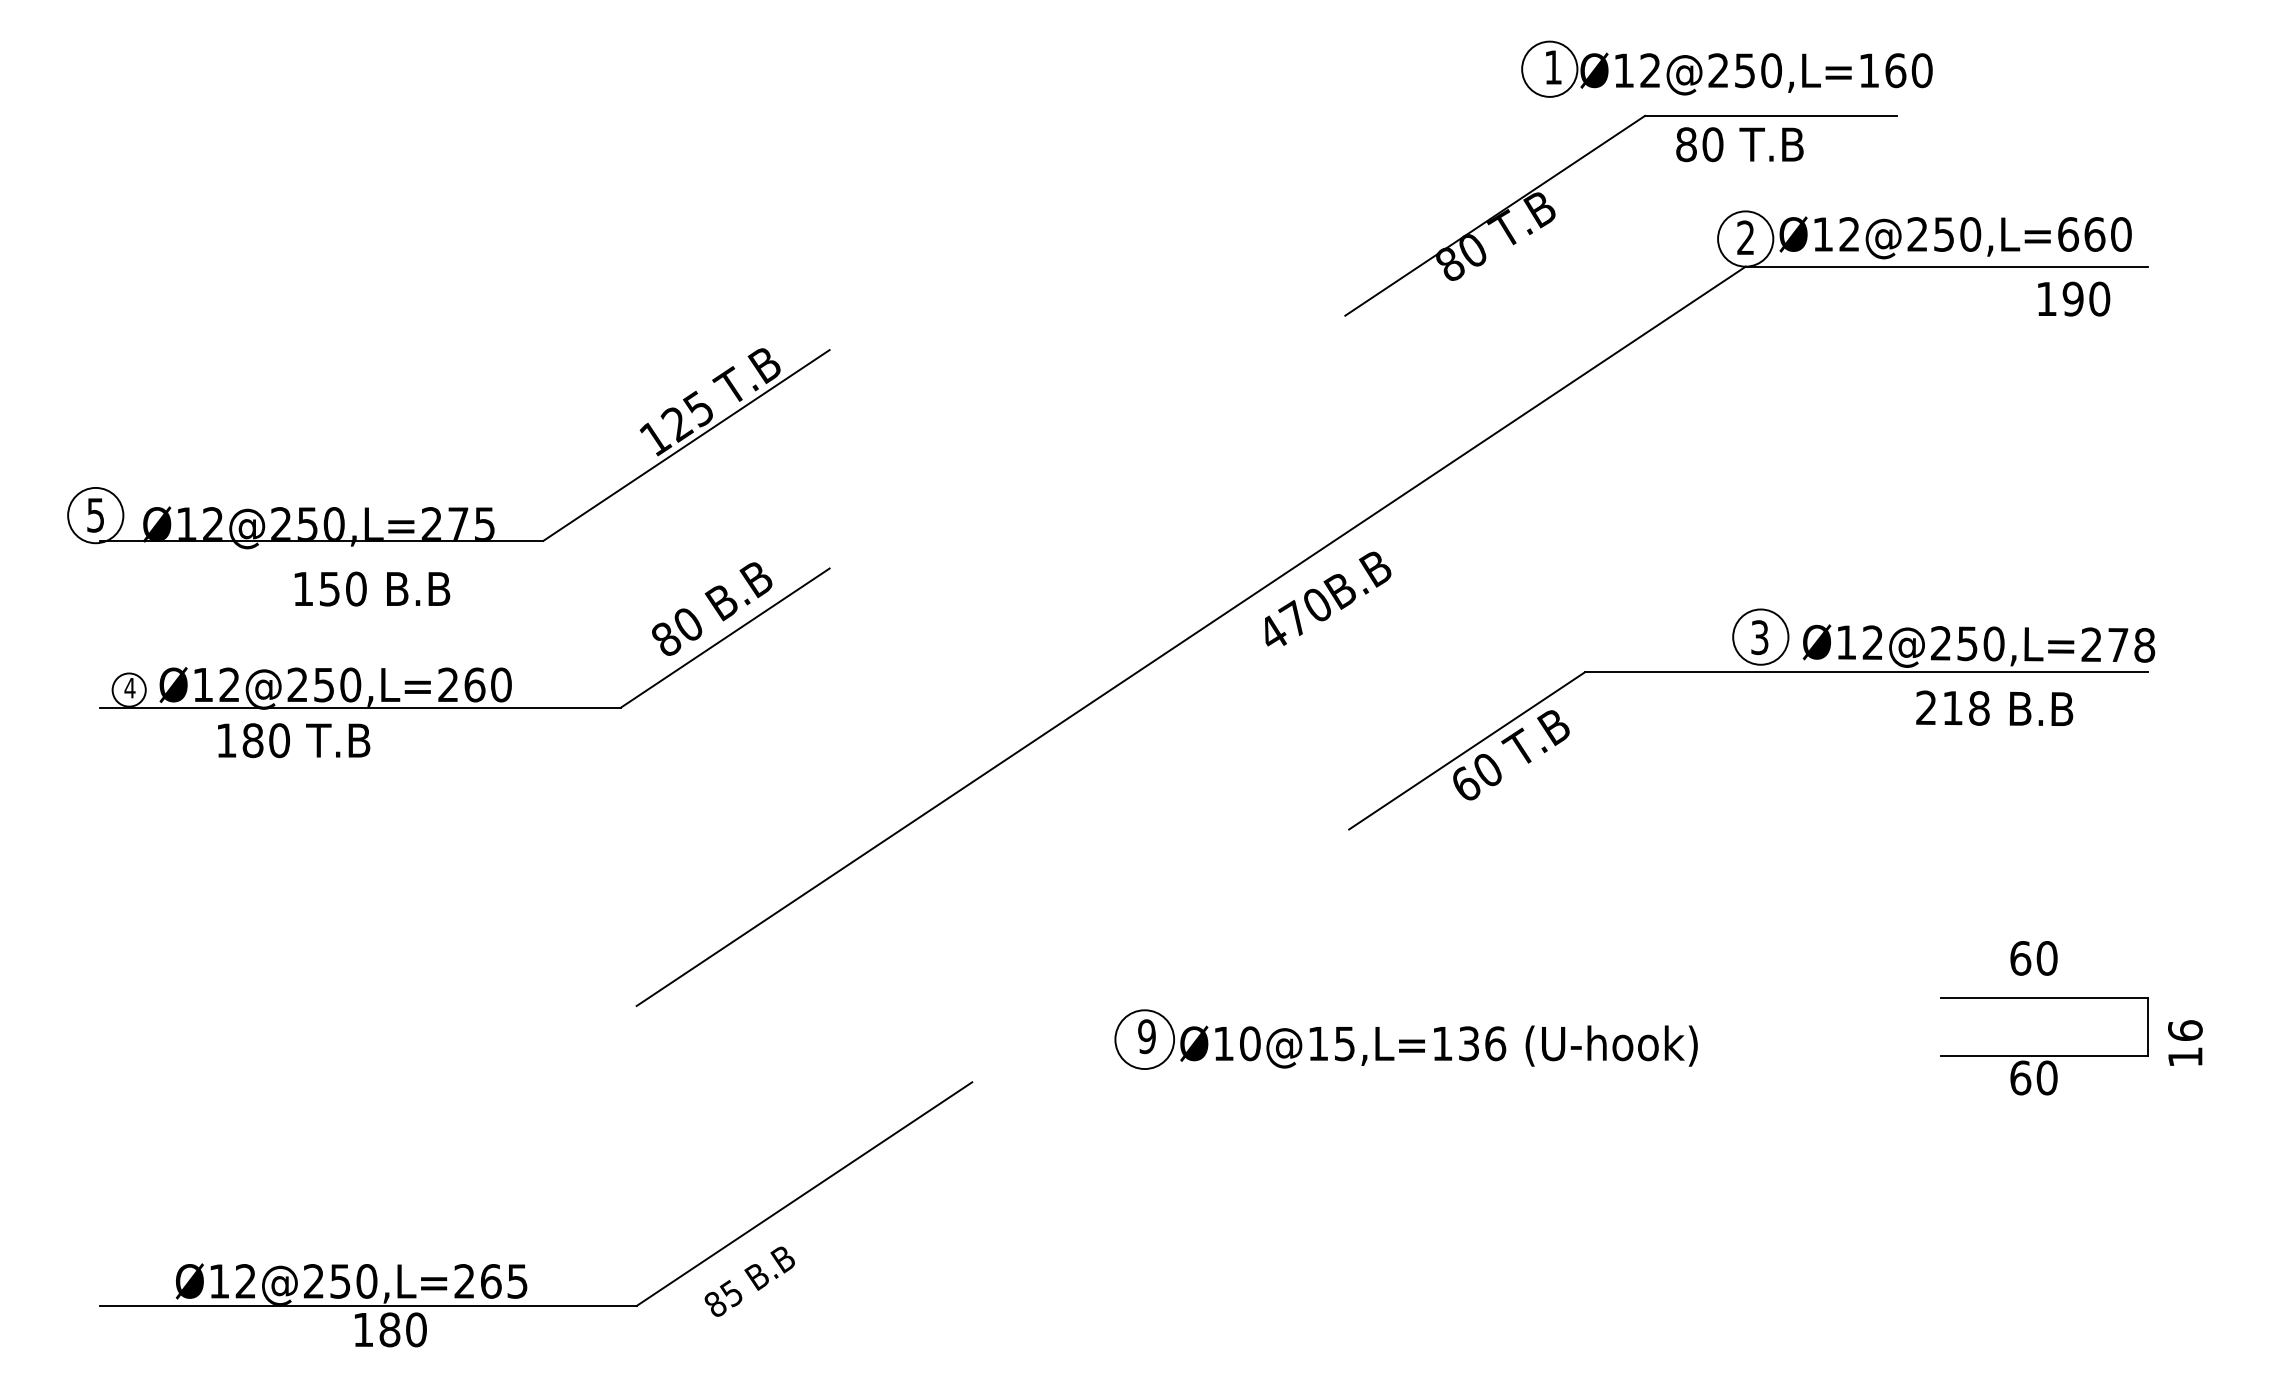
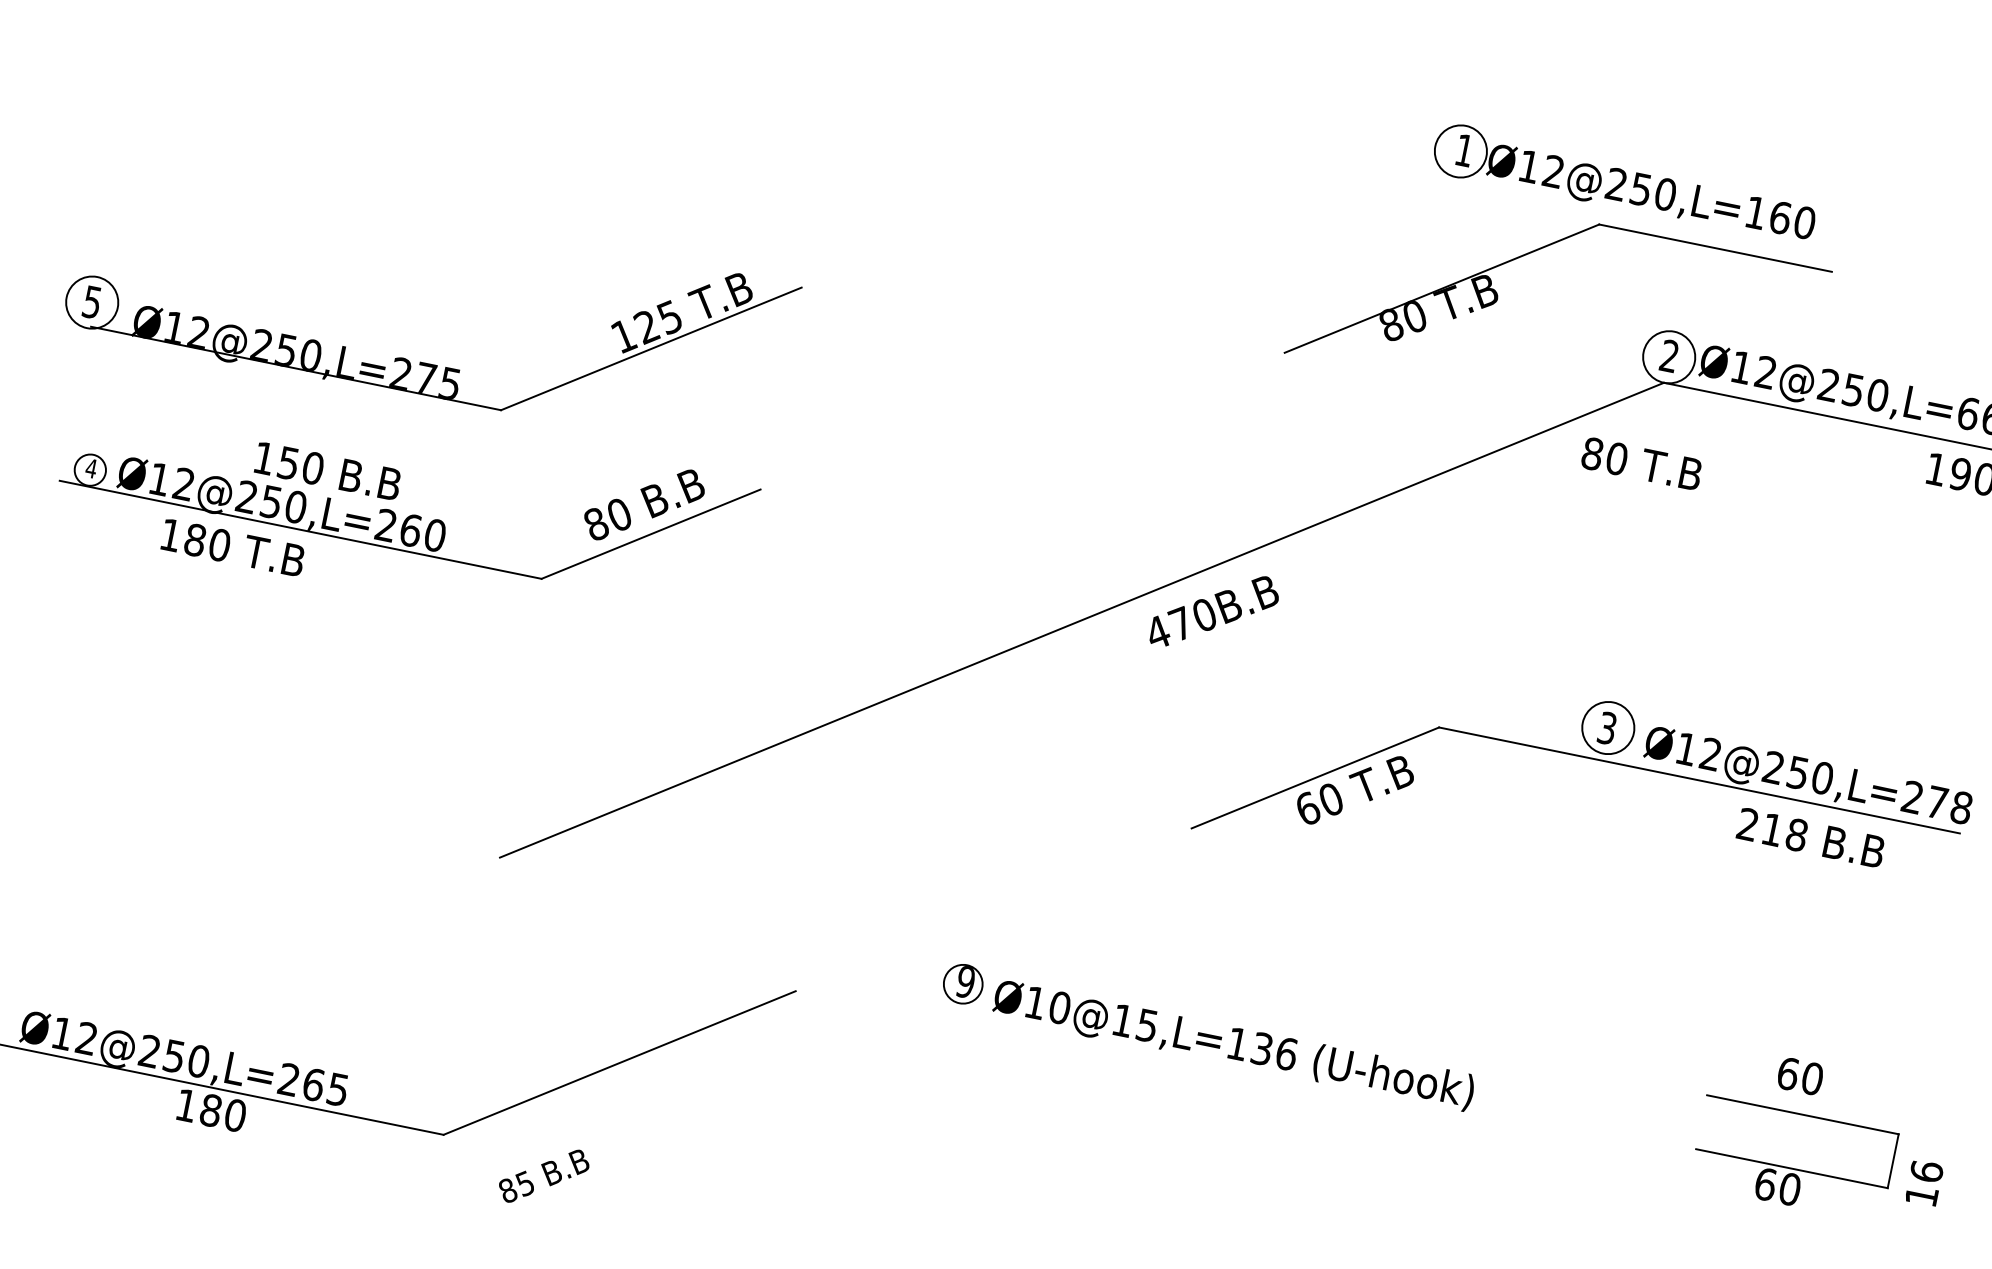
part: (1726, 68) -> (1624, 183), moved
text: (1739, 144) -> (1641, 463), moved
text: (372, 588) -> (328, 470), moved
circle: (1144, 1039) -> (963, 984), size x0.7
text: (749, 1281) -> (543, 1175), moved

